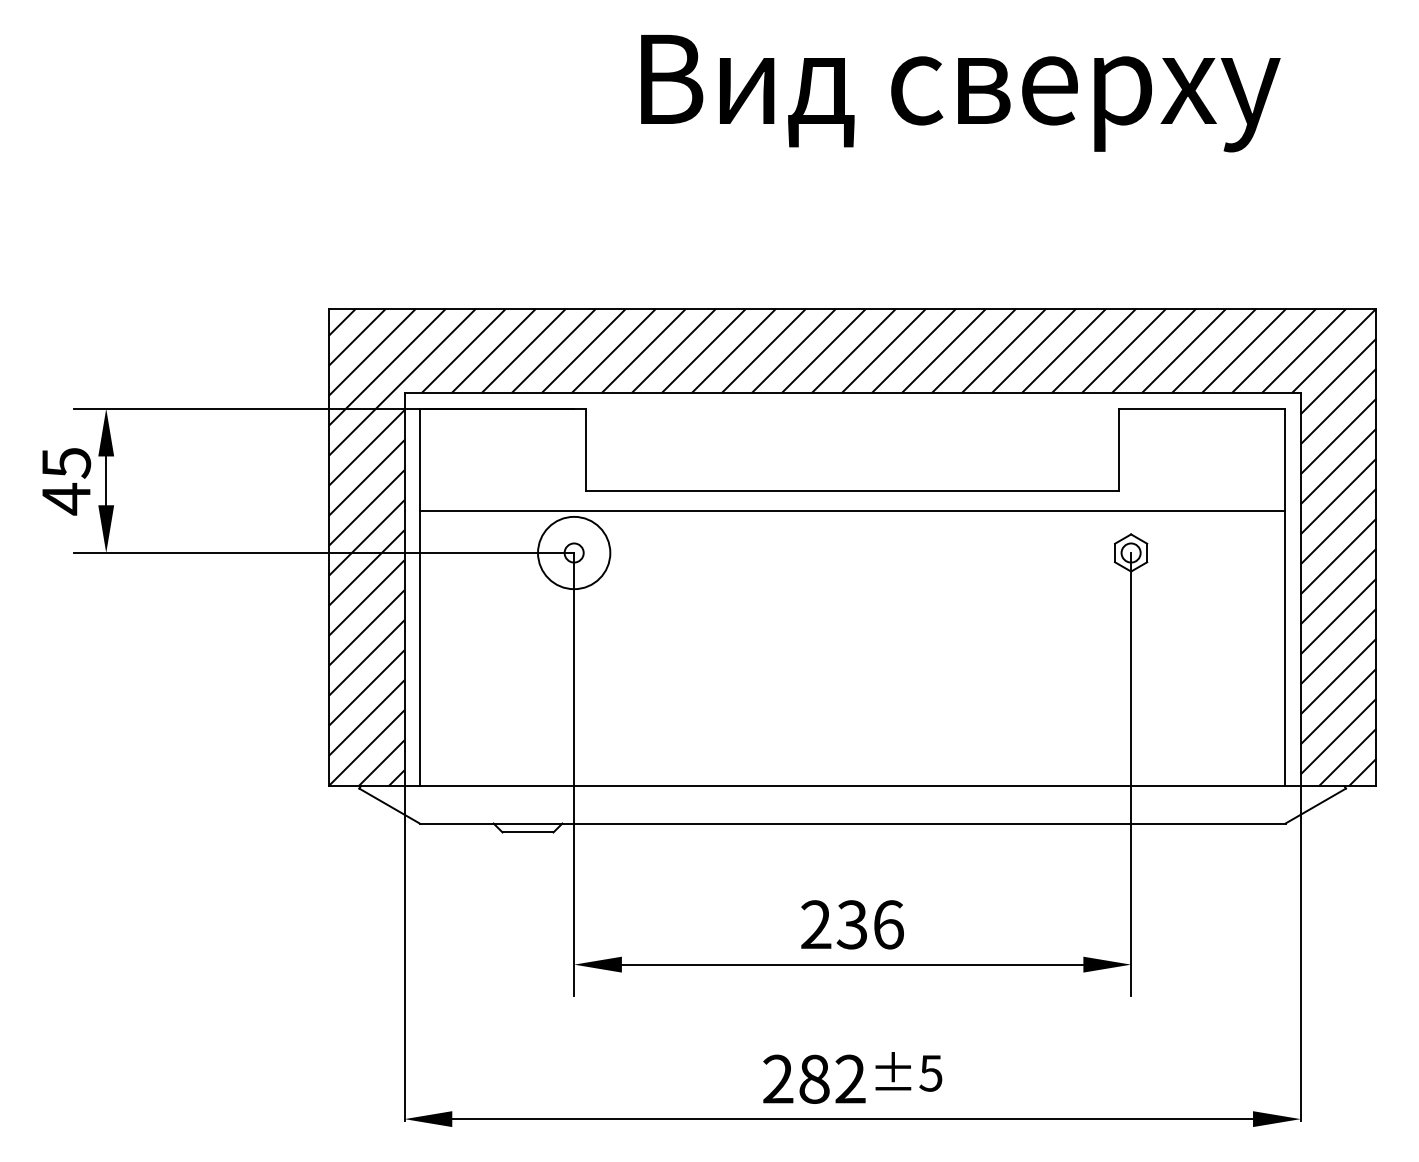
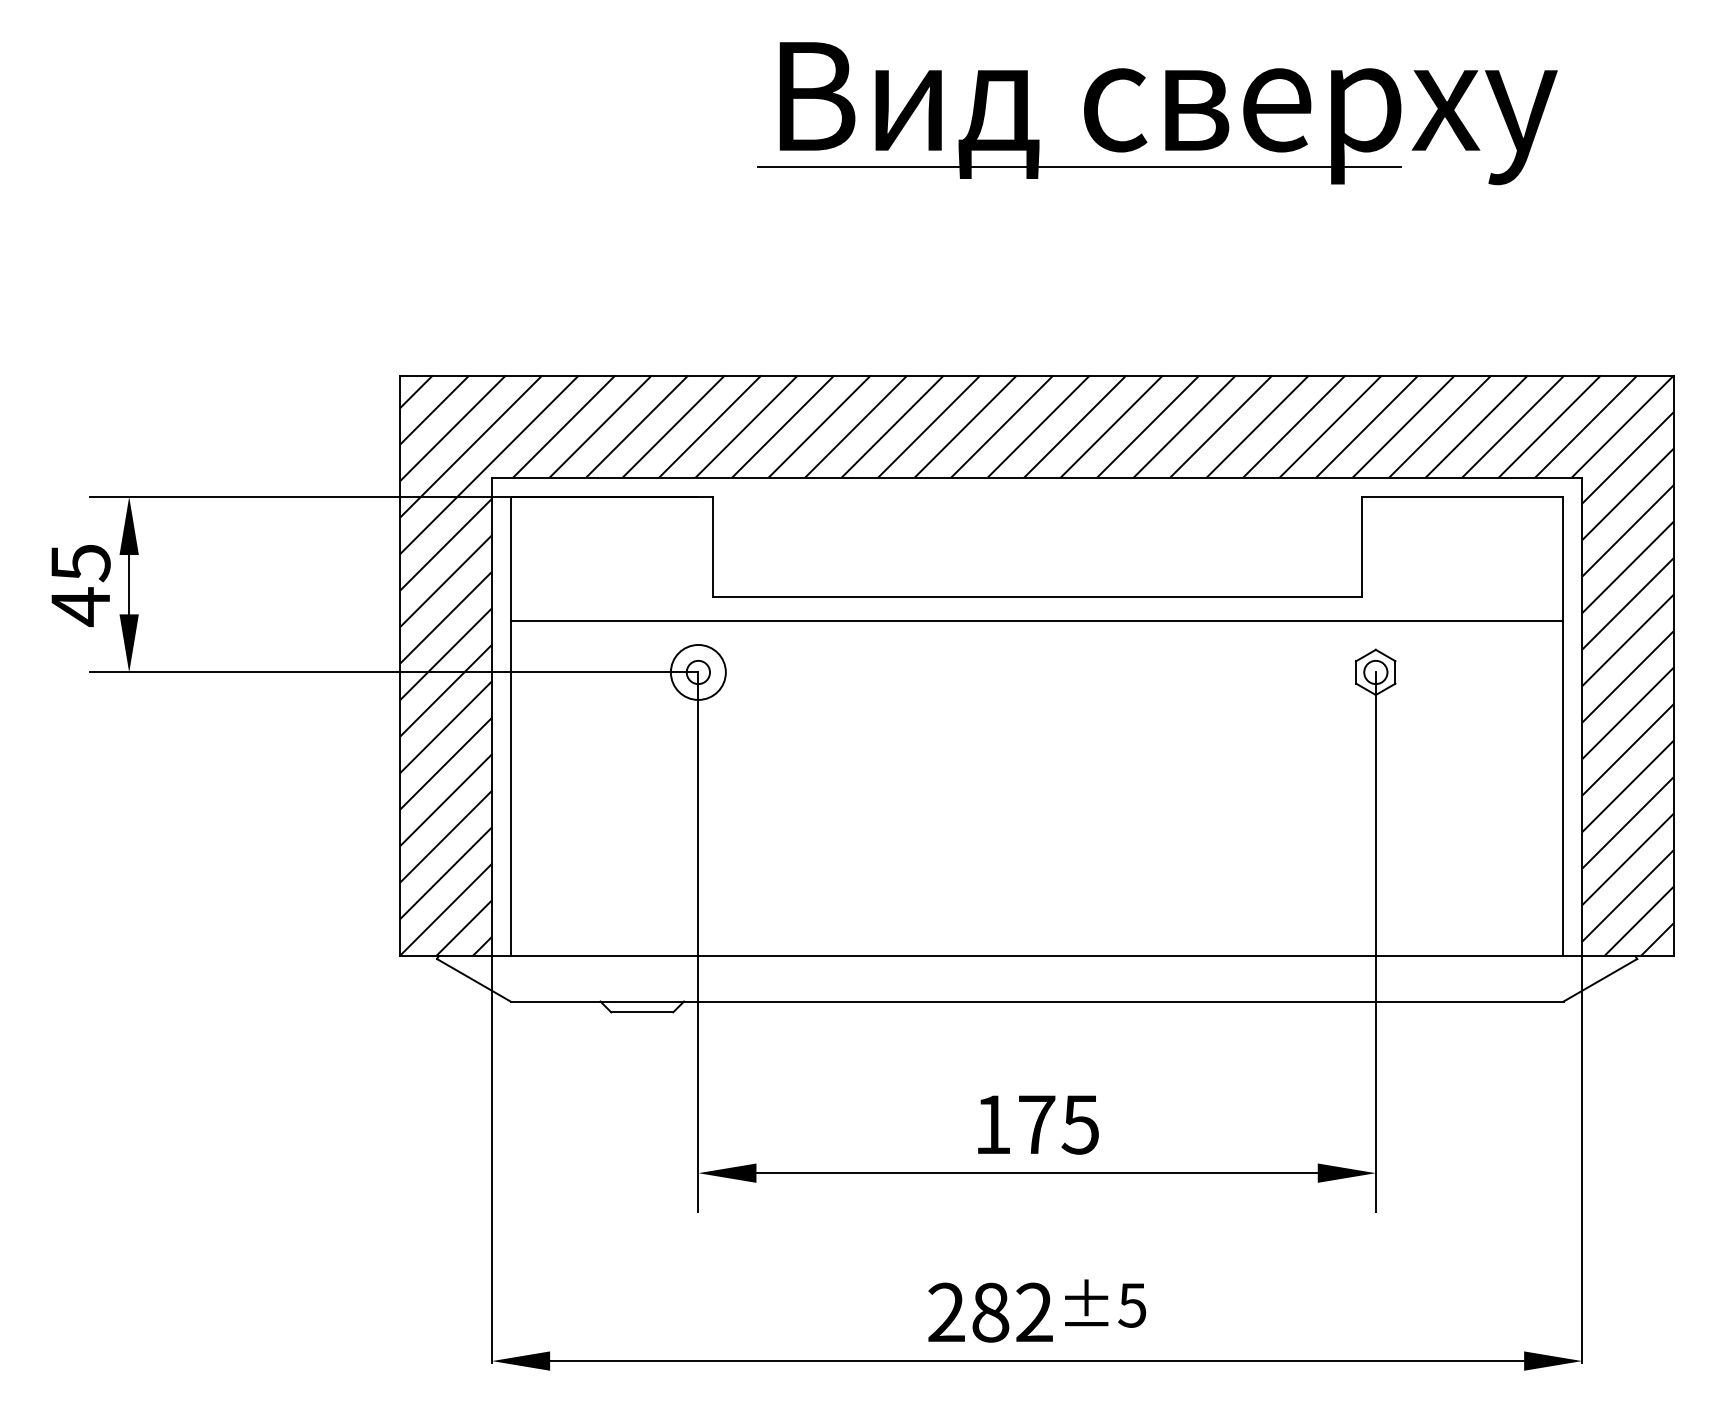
line: (887, 137) -> (1079, 166), added
circle: (573, 552) -> (697, 671), size x0.62
text: (852, 924) -> (1036, 1124), 236 -> 175

